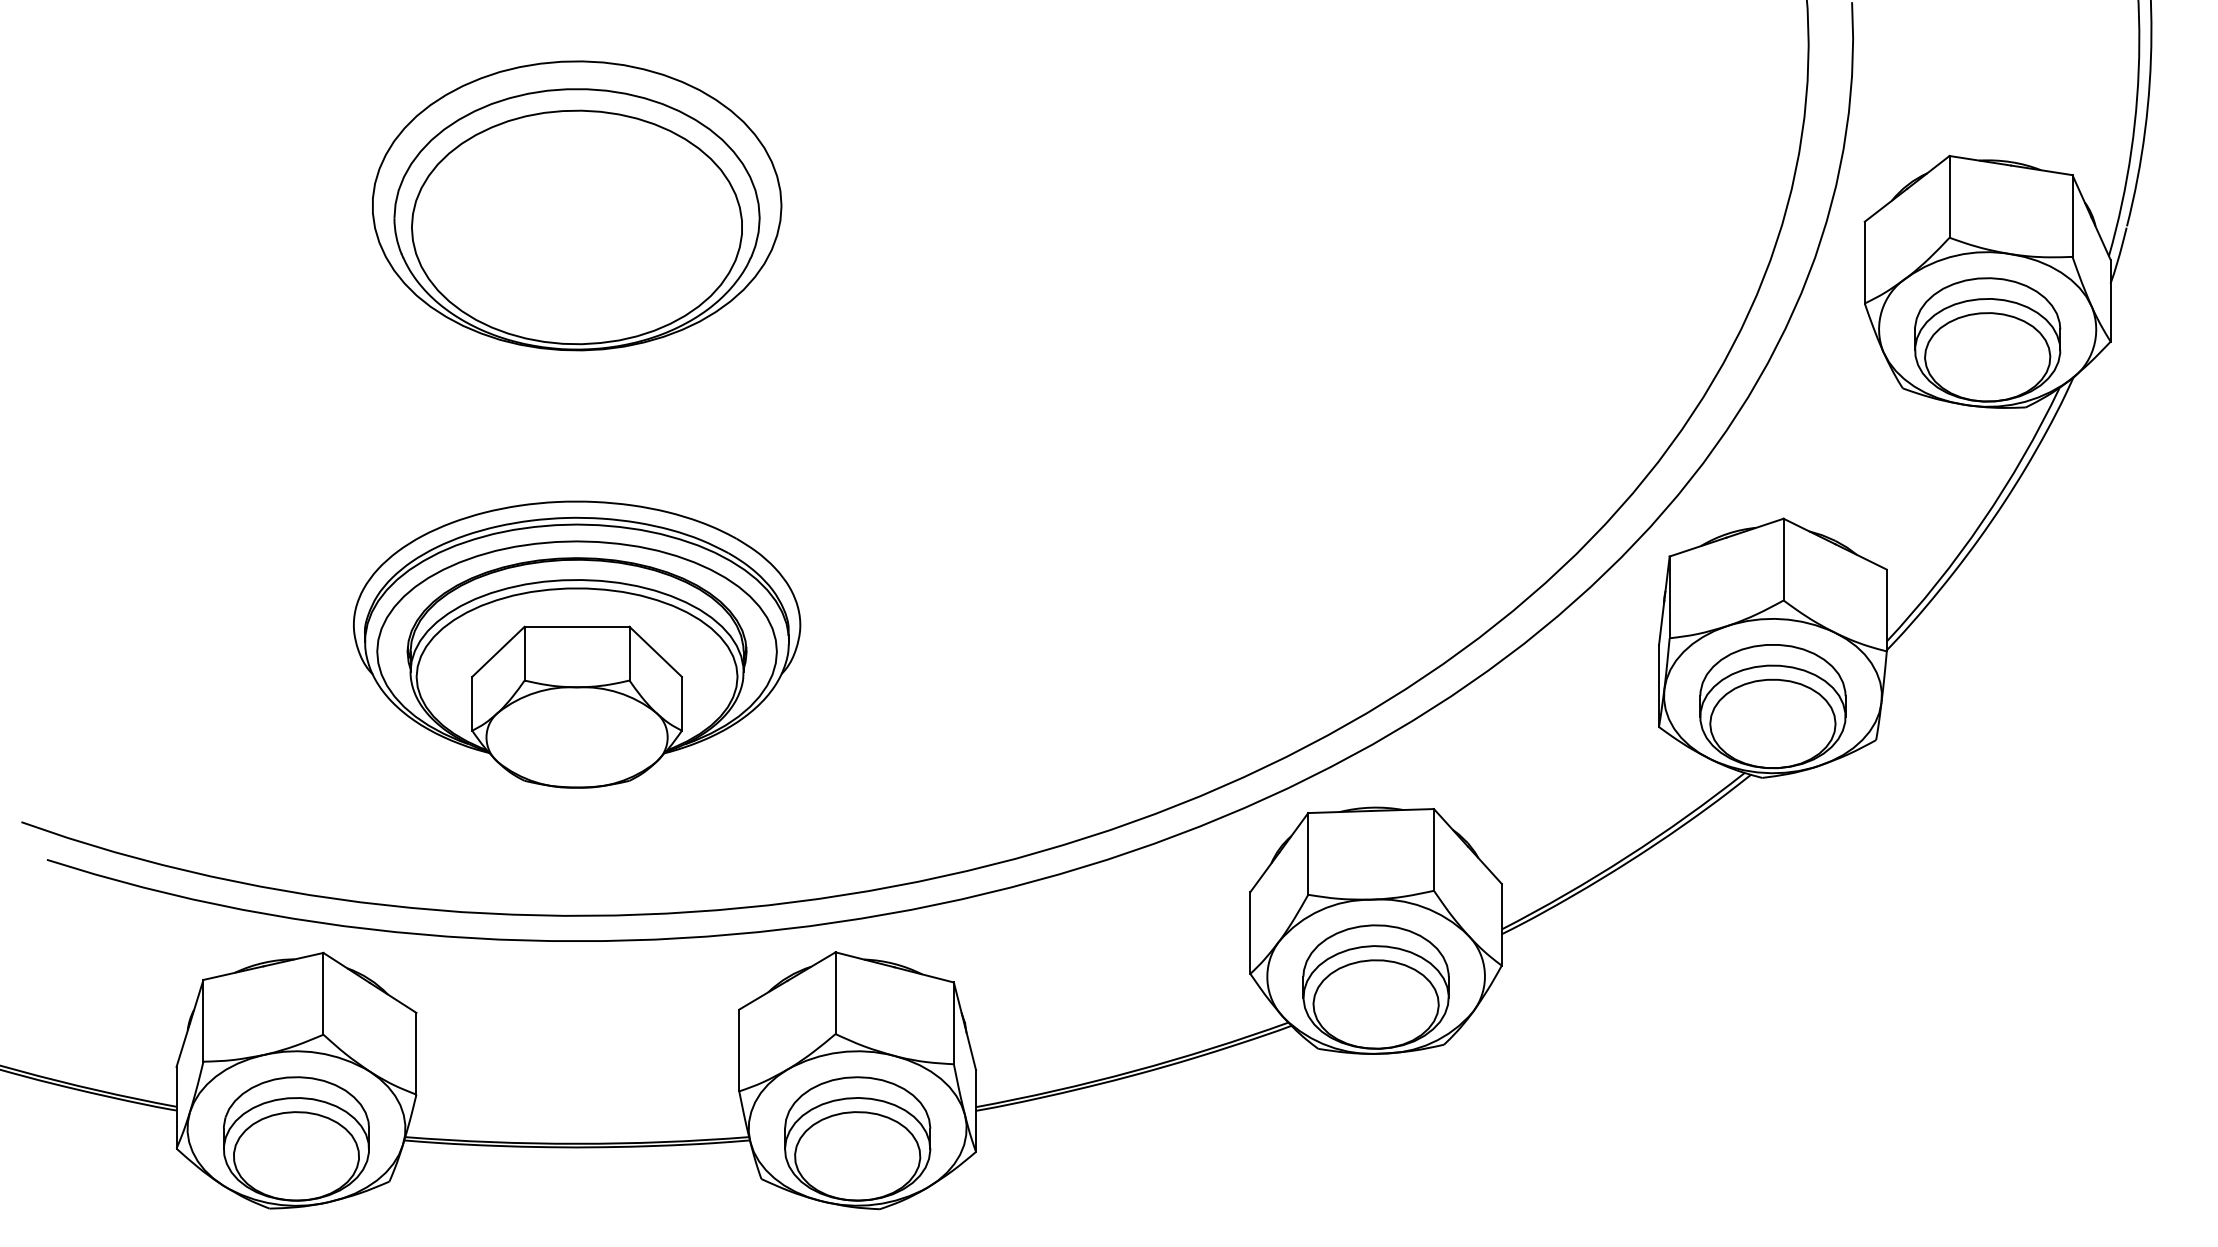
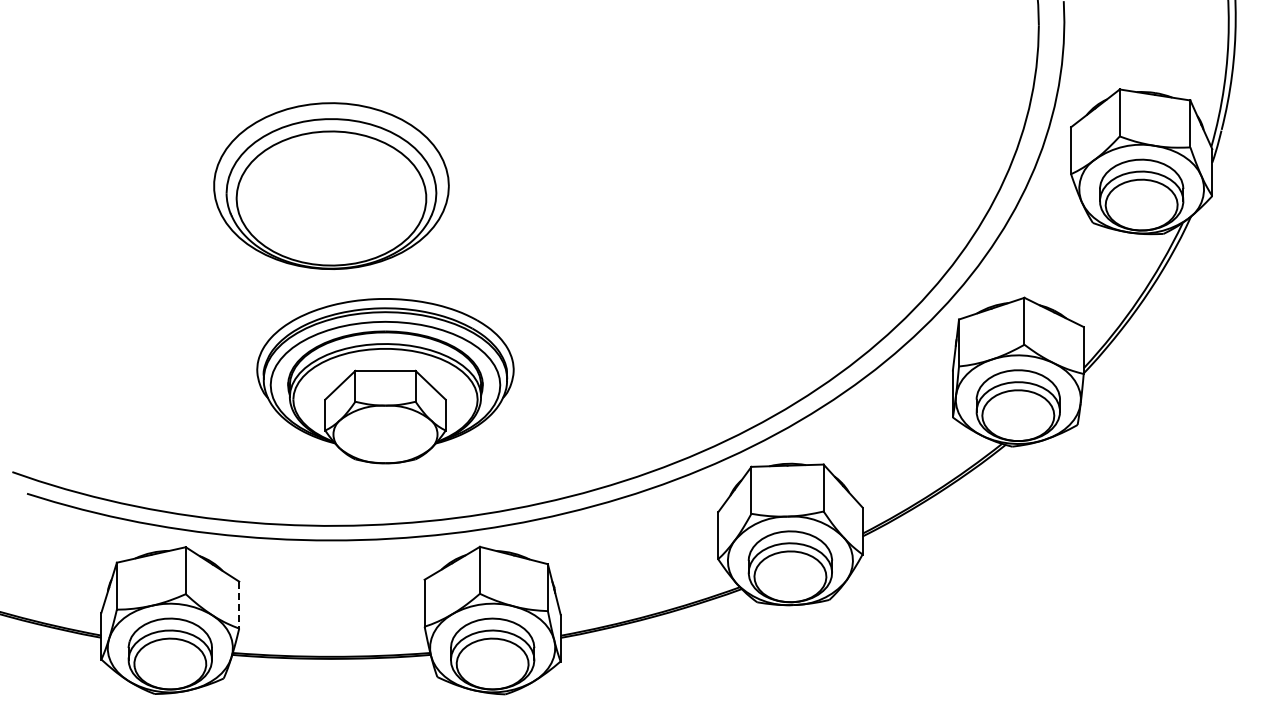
part: (577, 204) -> (331, 185), moved
part: (577, 645) -> (385, 381), moved
line: (416, 1054) -> (239, 605), solid -> dashed

